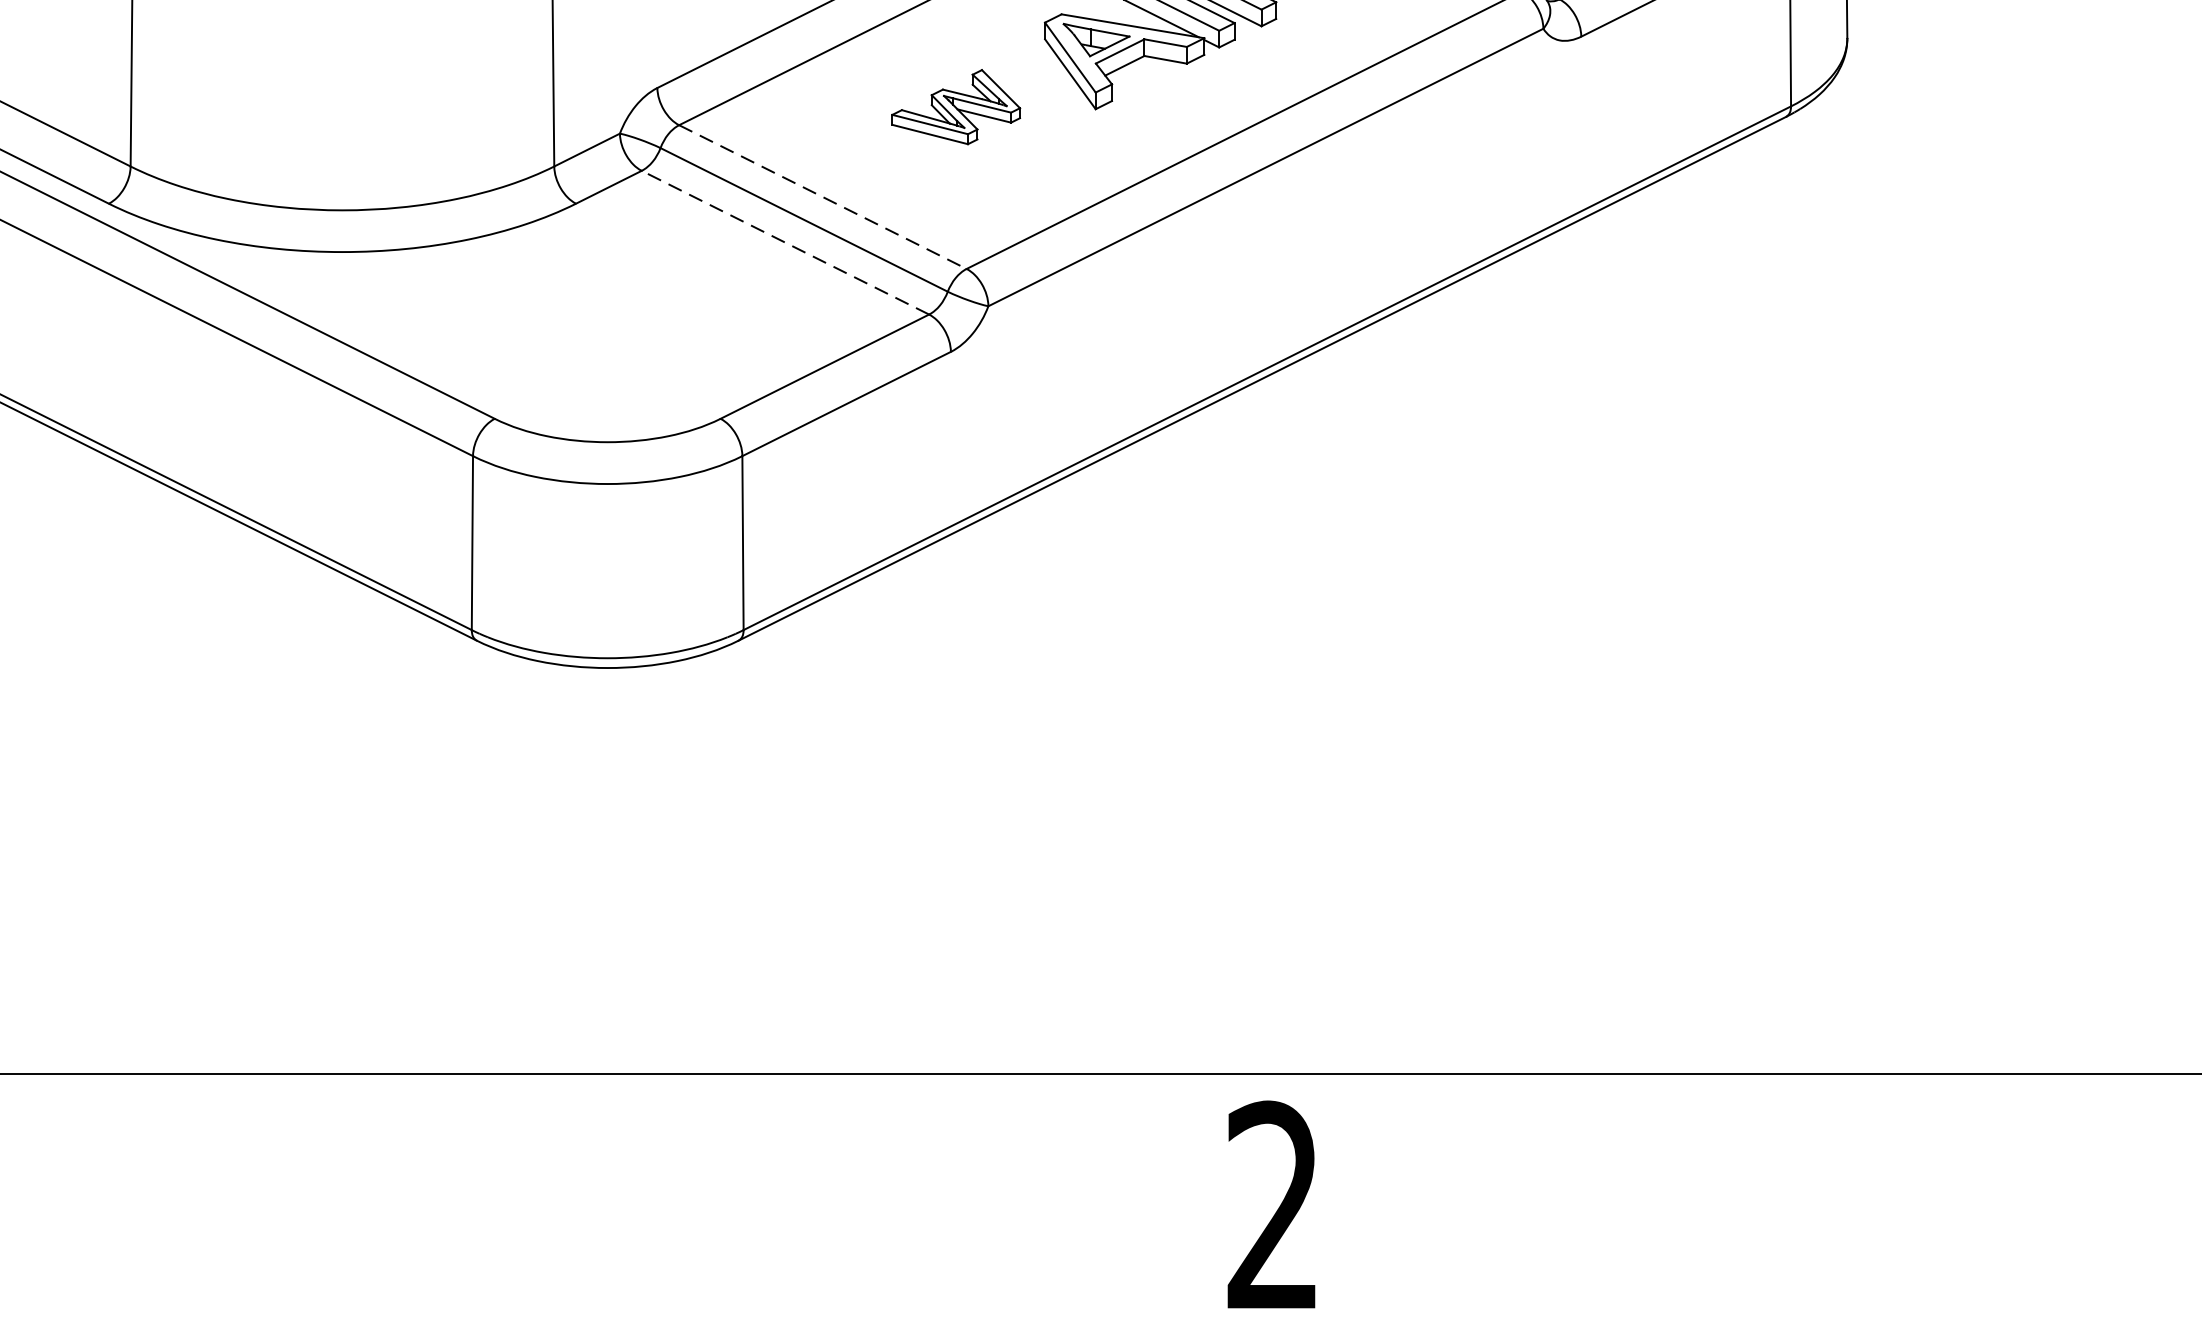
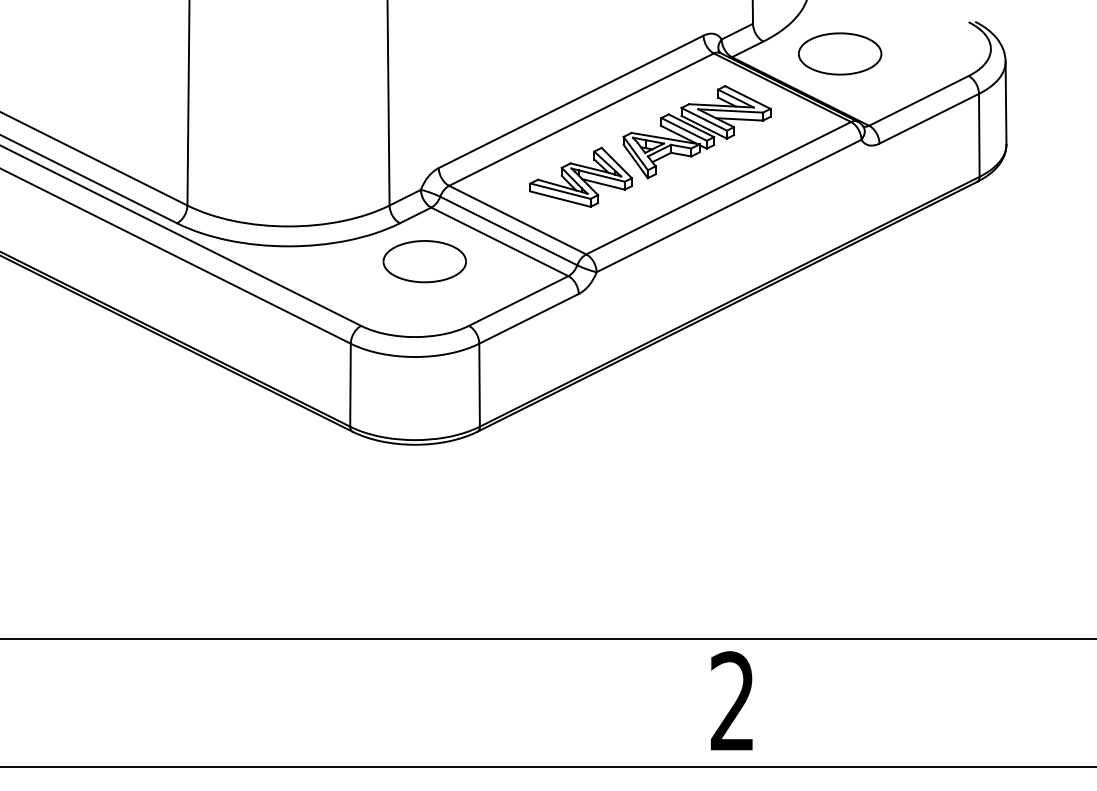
part: (956, 105) -> (581, 176), size x1.67
line: (822, 197) -> (517, 220), dashed -> solid
line: (784, 241) -> (499, 241), dashed -> solid
part: (627, 283) -> (424, 261), added

